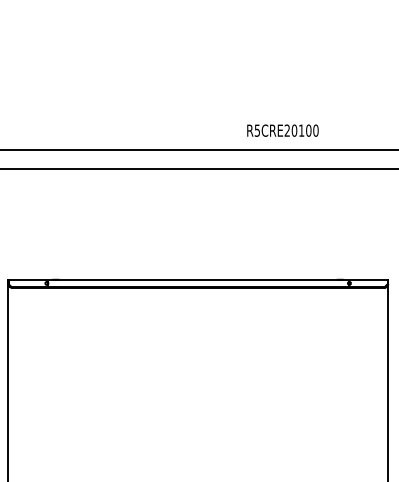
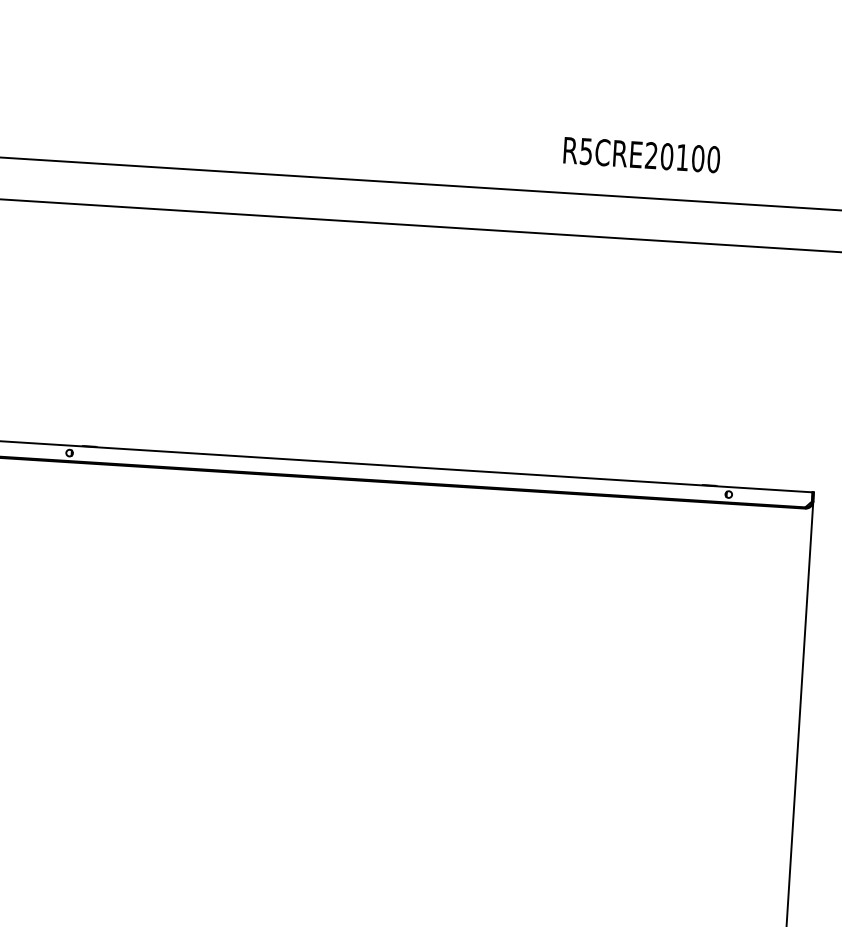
text: (282, 130) -> (640, 154), moved

